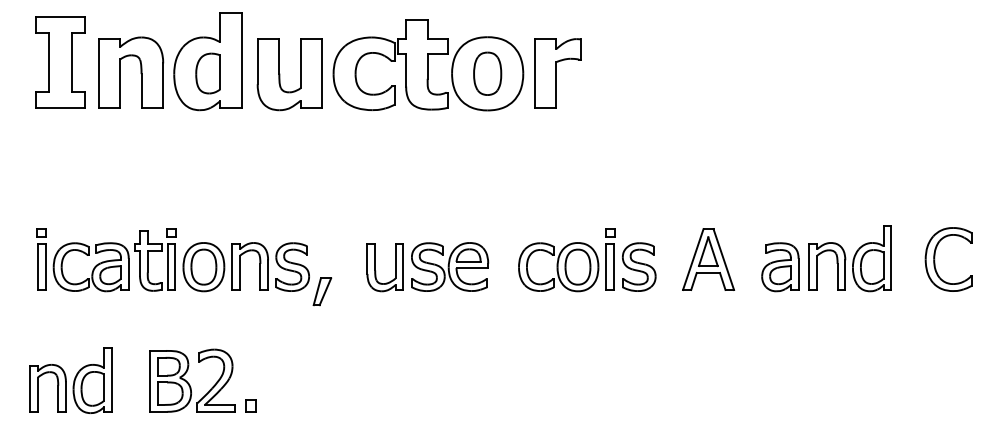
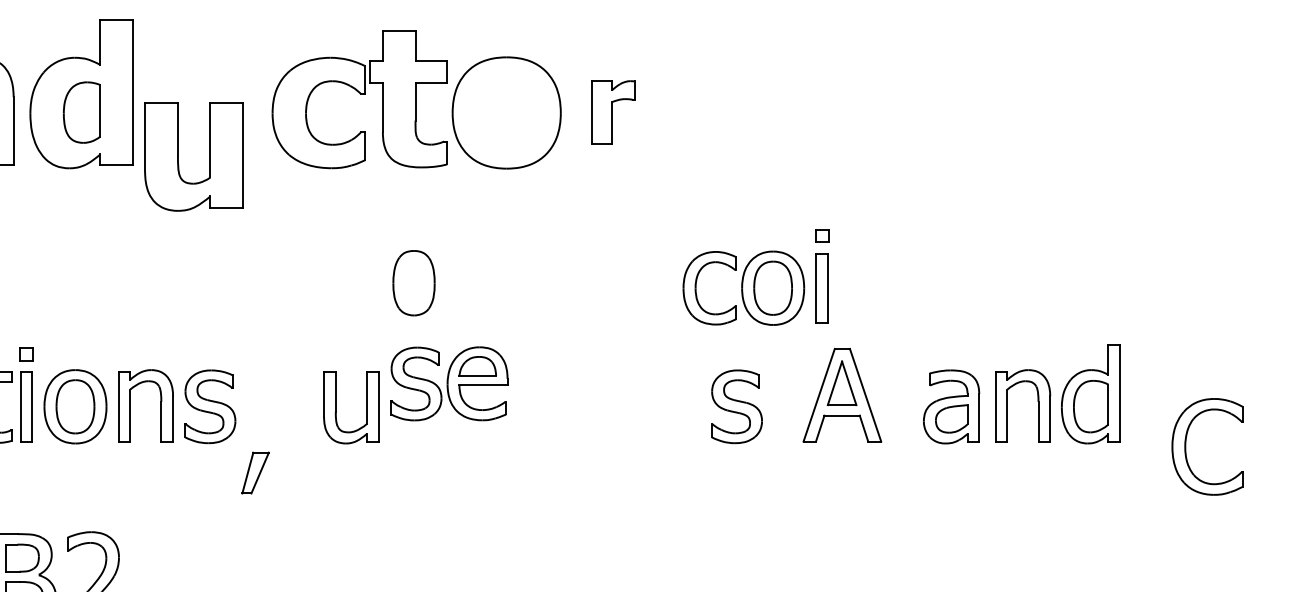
part: (487, 73) -> (413, 282), moved
part: (557, 73) -> (612, 112), size x0.6
part: (280, 74) -> (179, 156), moved
part: (935, 259) -> (1187, 446), moved
part: (566, 260) -> (755, 278), moved
part: (450, 266) -> (450, 383), moved
part: (322, 291) -> (255, 472), moved

